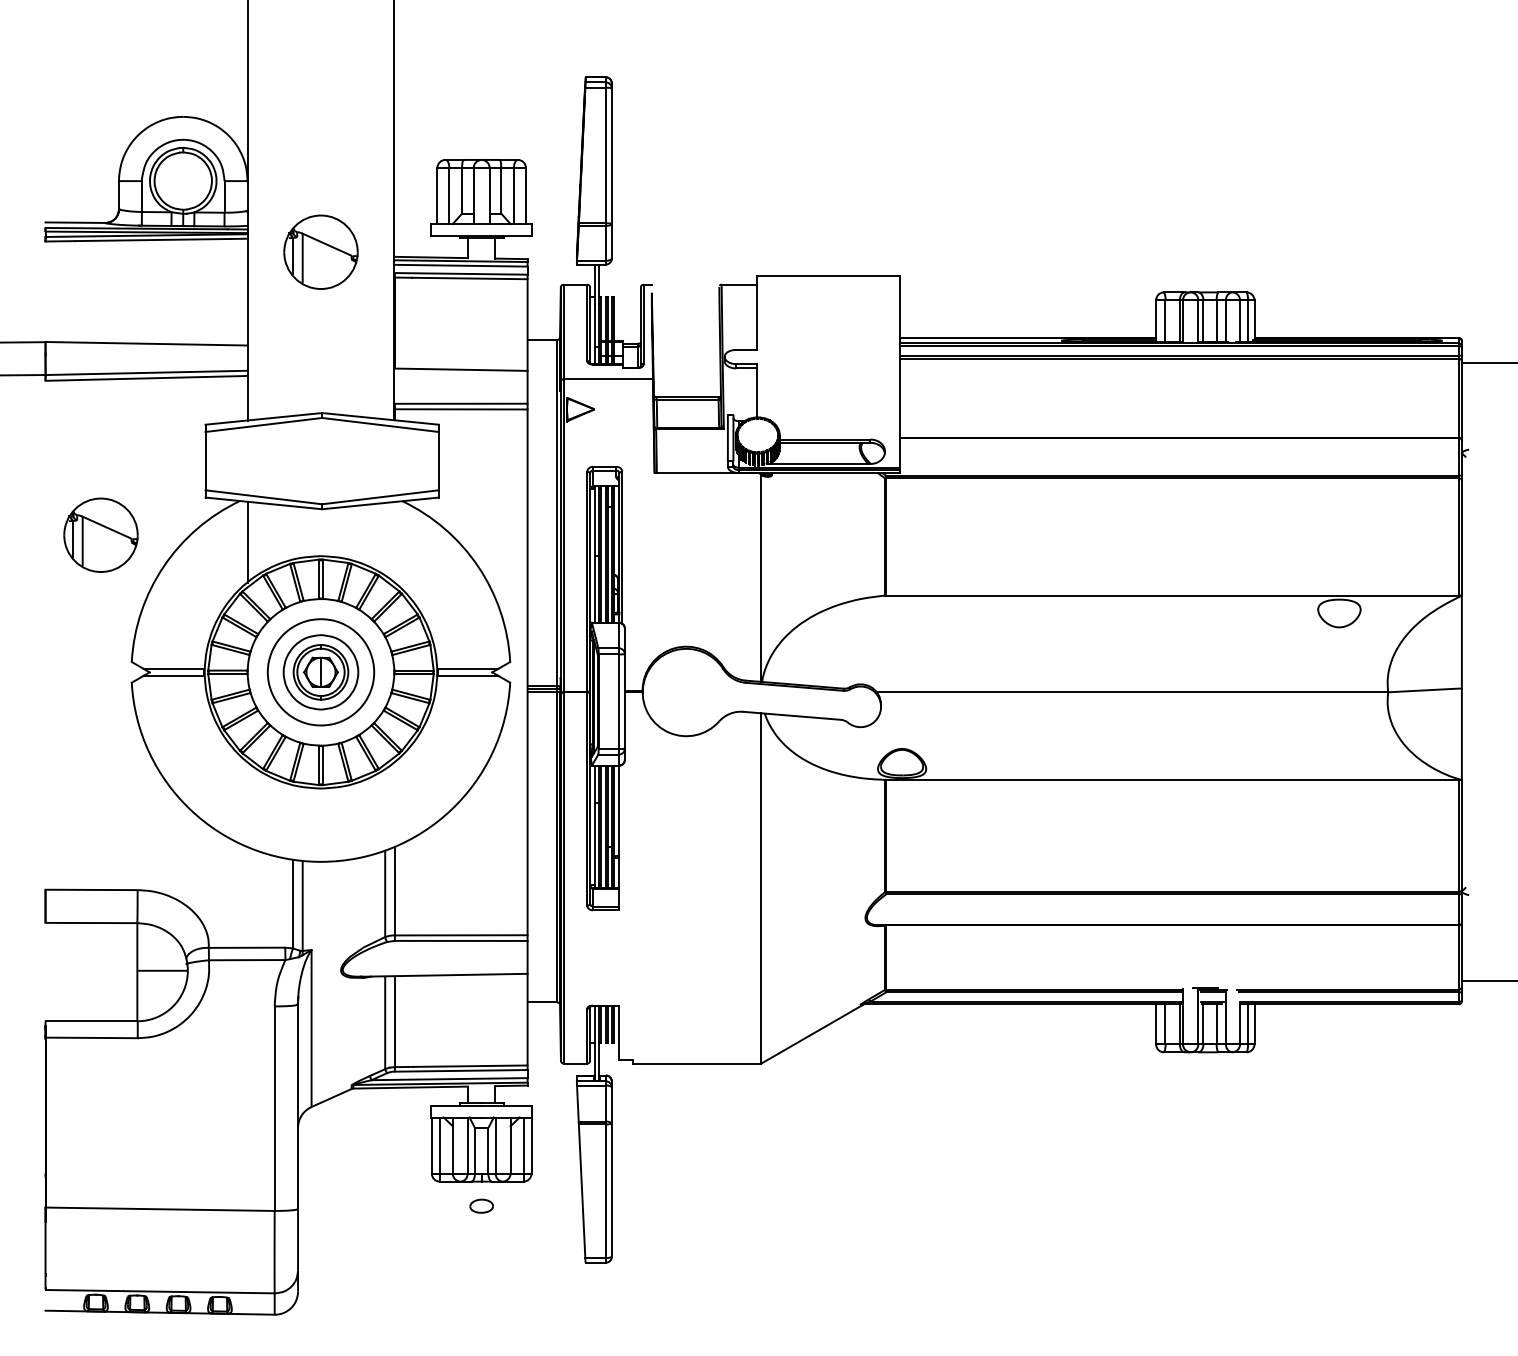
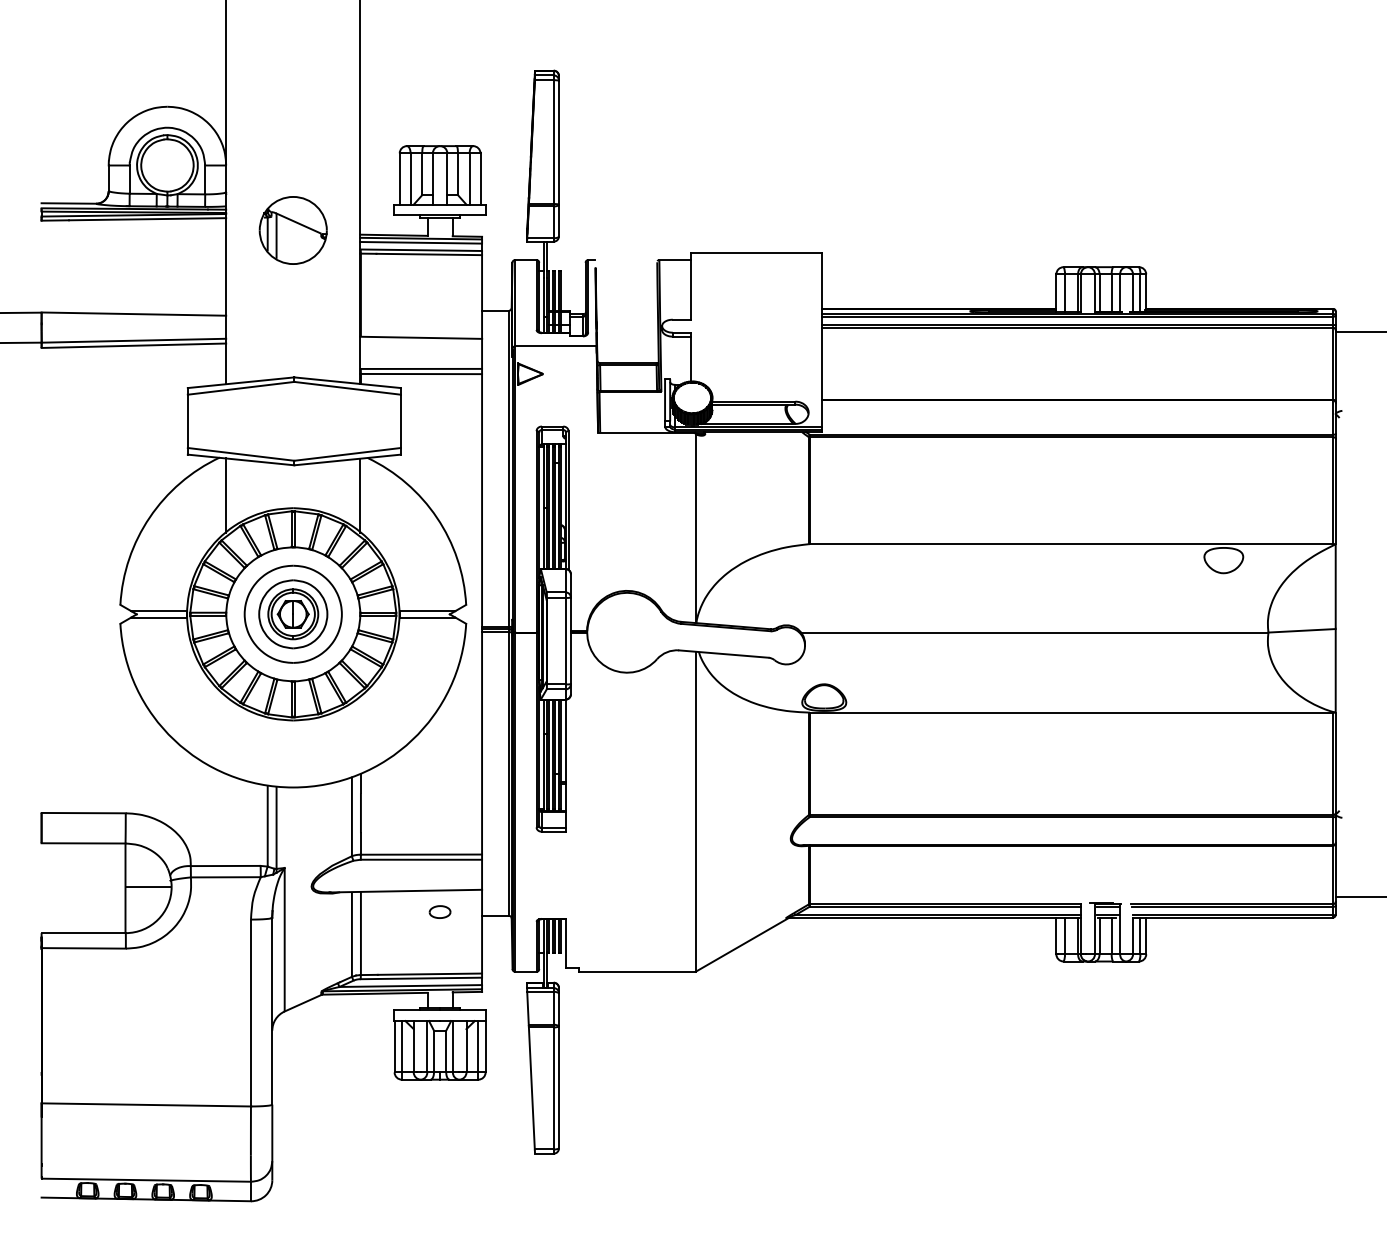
part: (100, 534) -> (91, 488), removed
line: (394, 542) -> (360, 495), added
part: (481, 1205) -> (439, 911), moved

